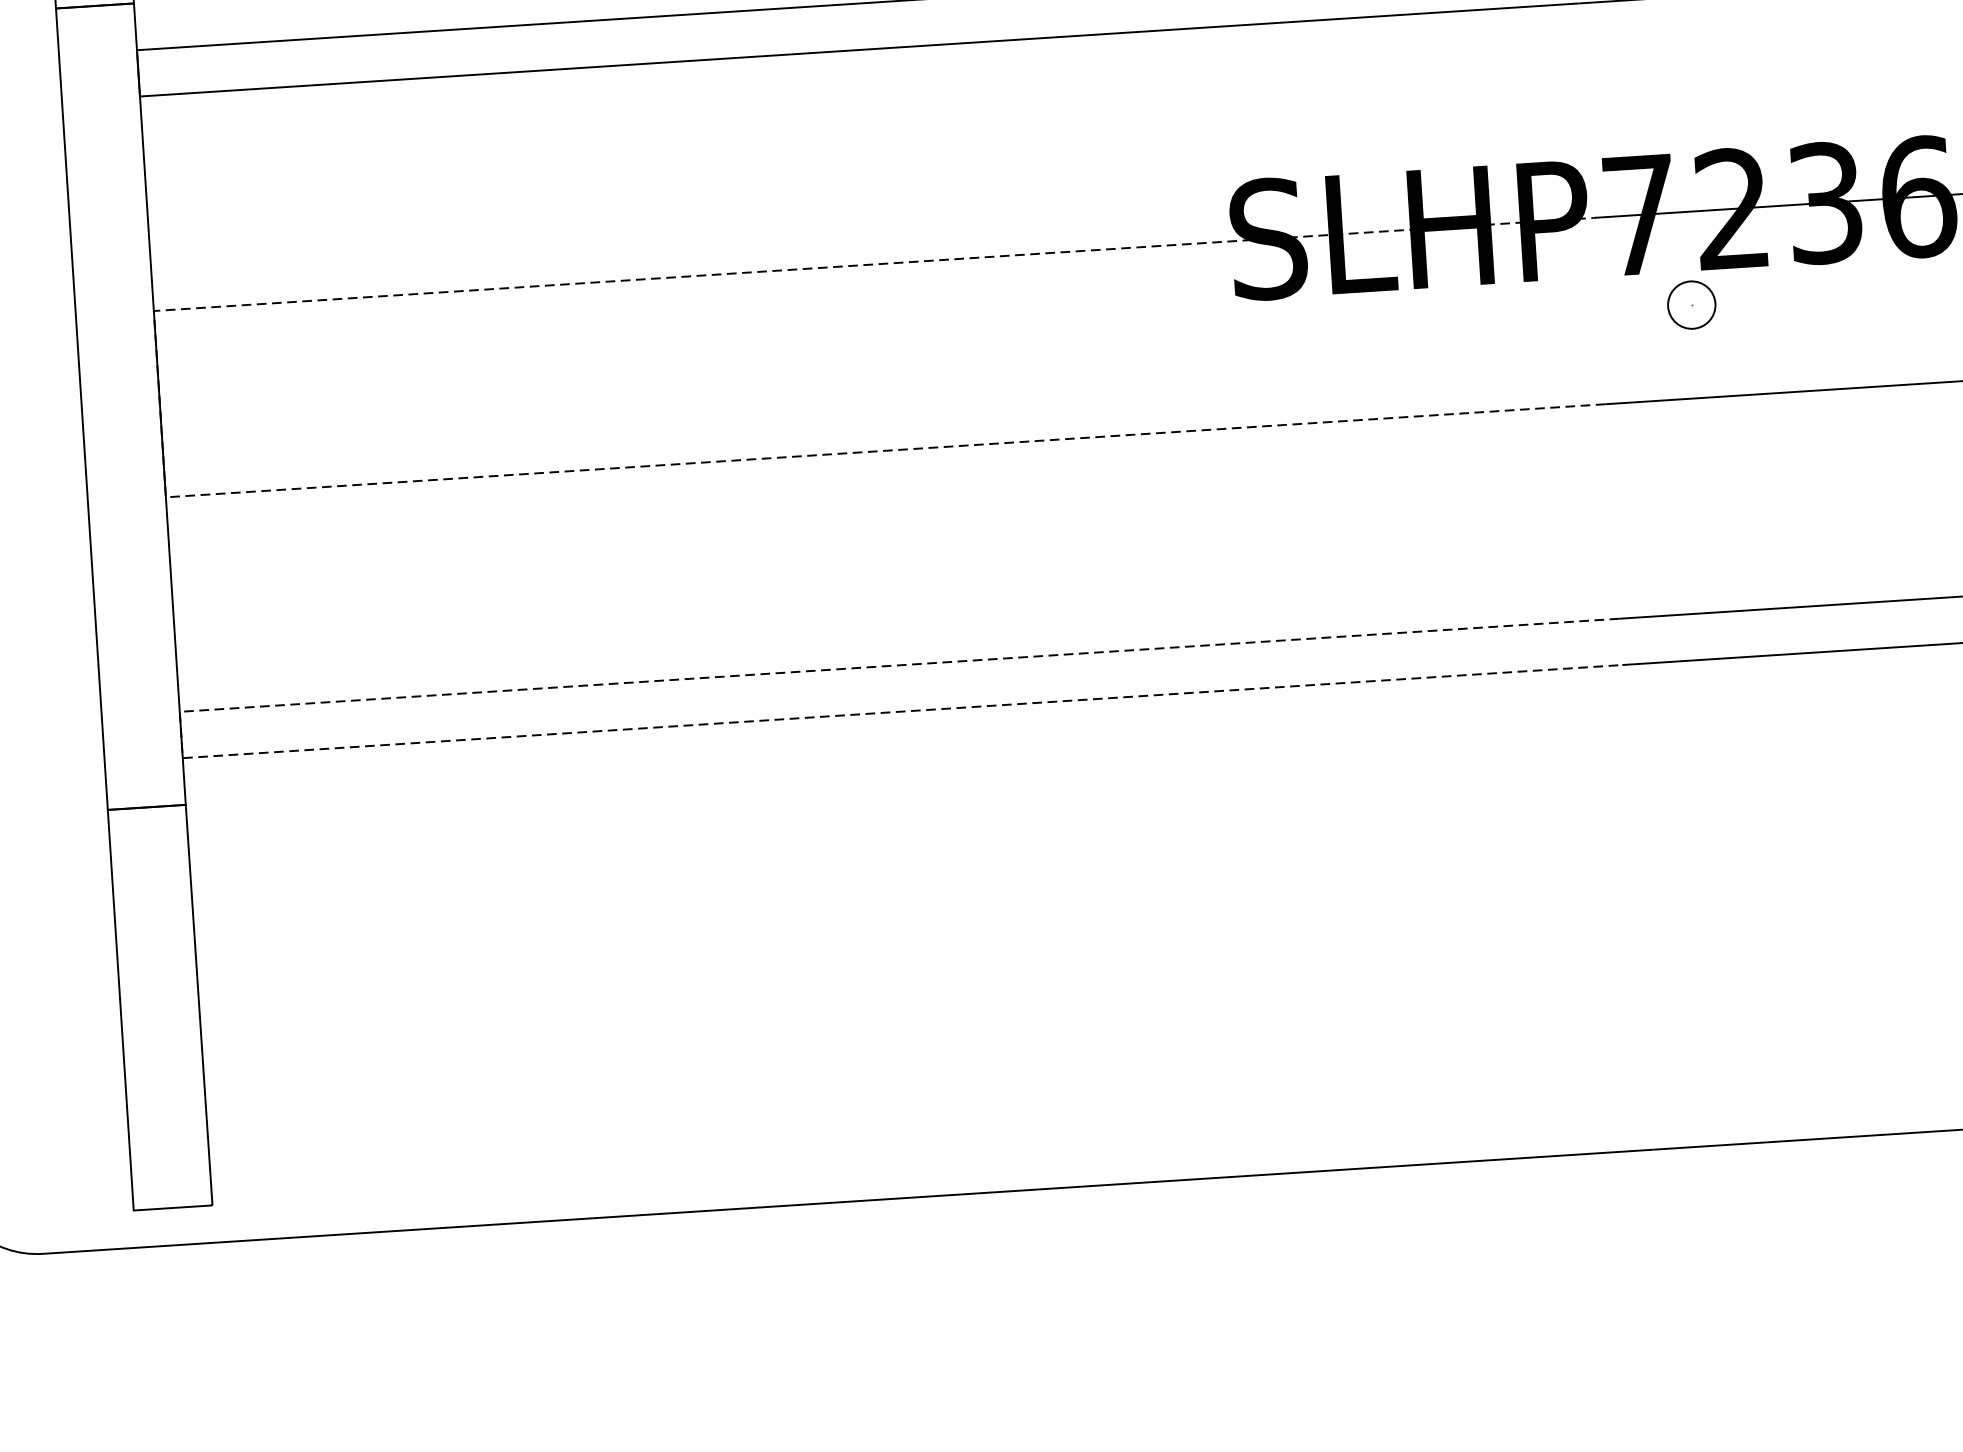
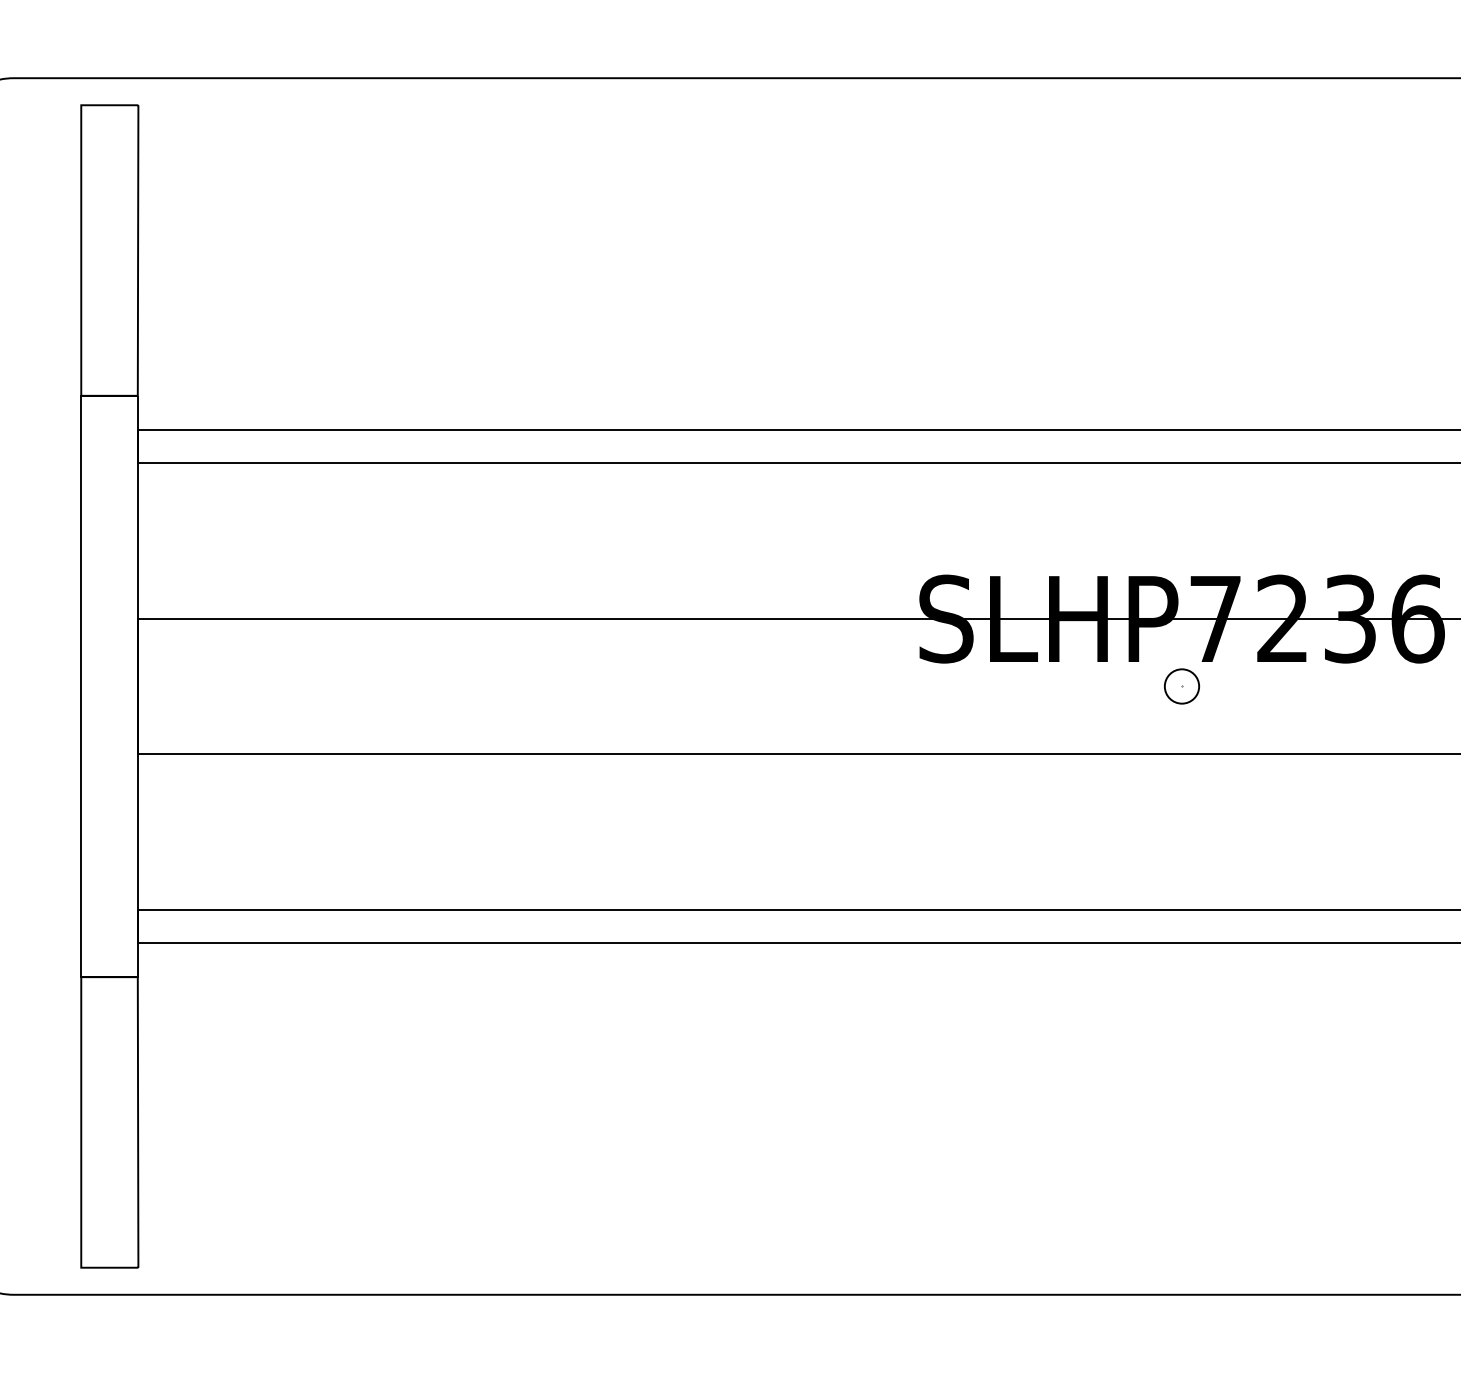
part: (1691, 305) -> (1181, 686), moved
line: (159, 404) -> (137, 686), dashed -> solid
line: (180, 735) -> (137, 926), dashed -> solid

